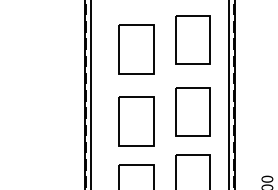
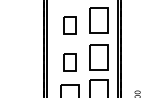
part: (135, 49) -> (69, 25), size x0.7
part: (135, 121) -> (69, 62), size x0.7

